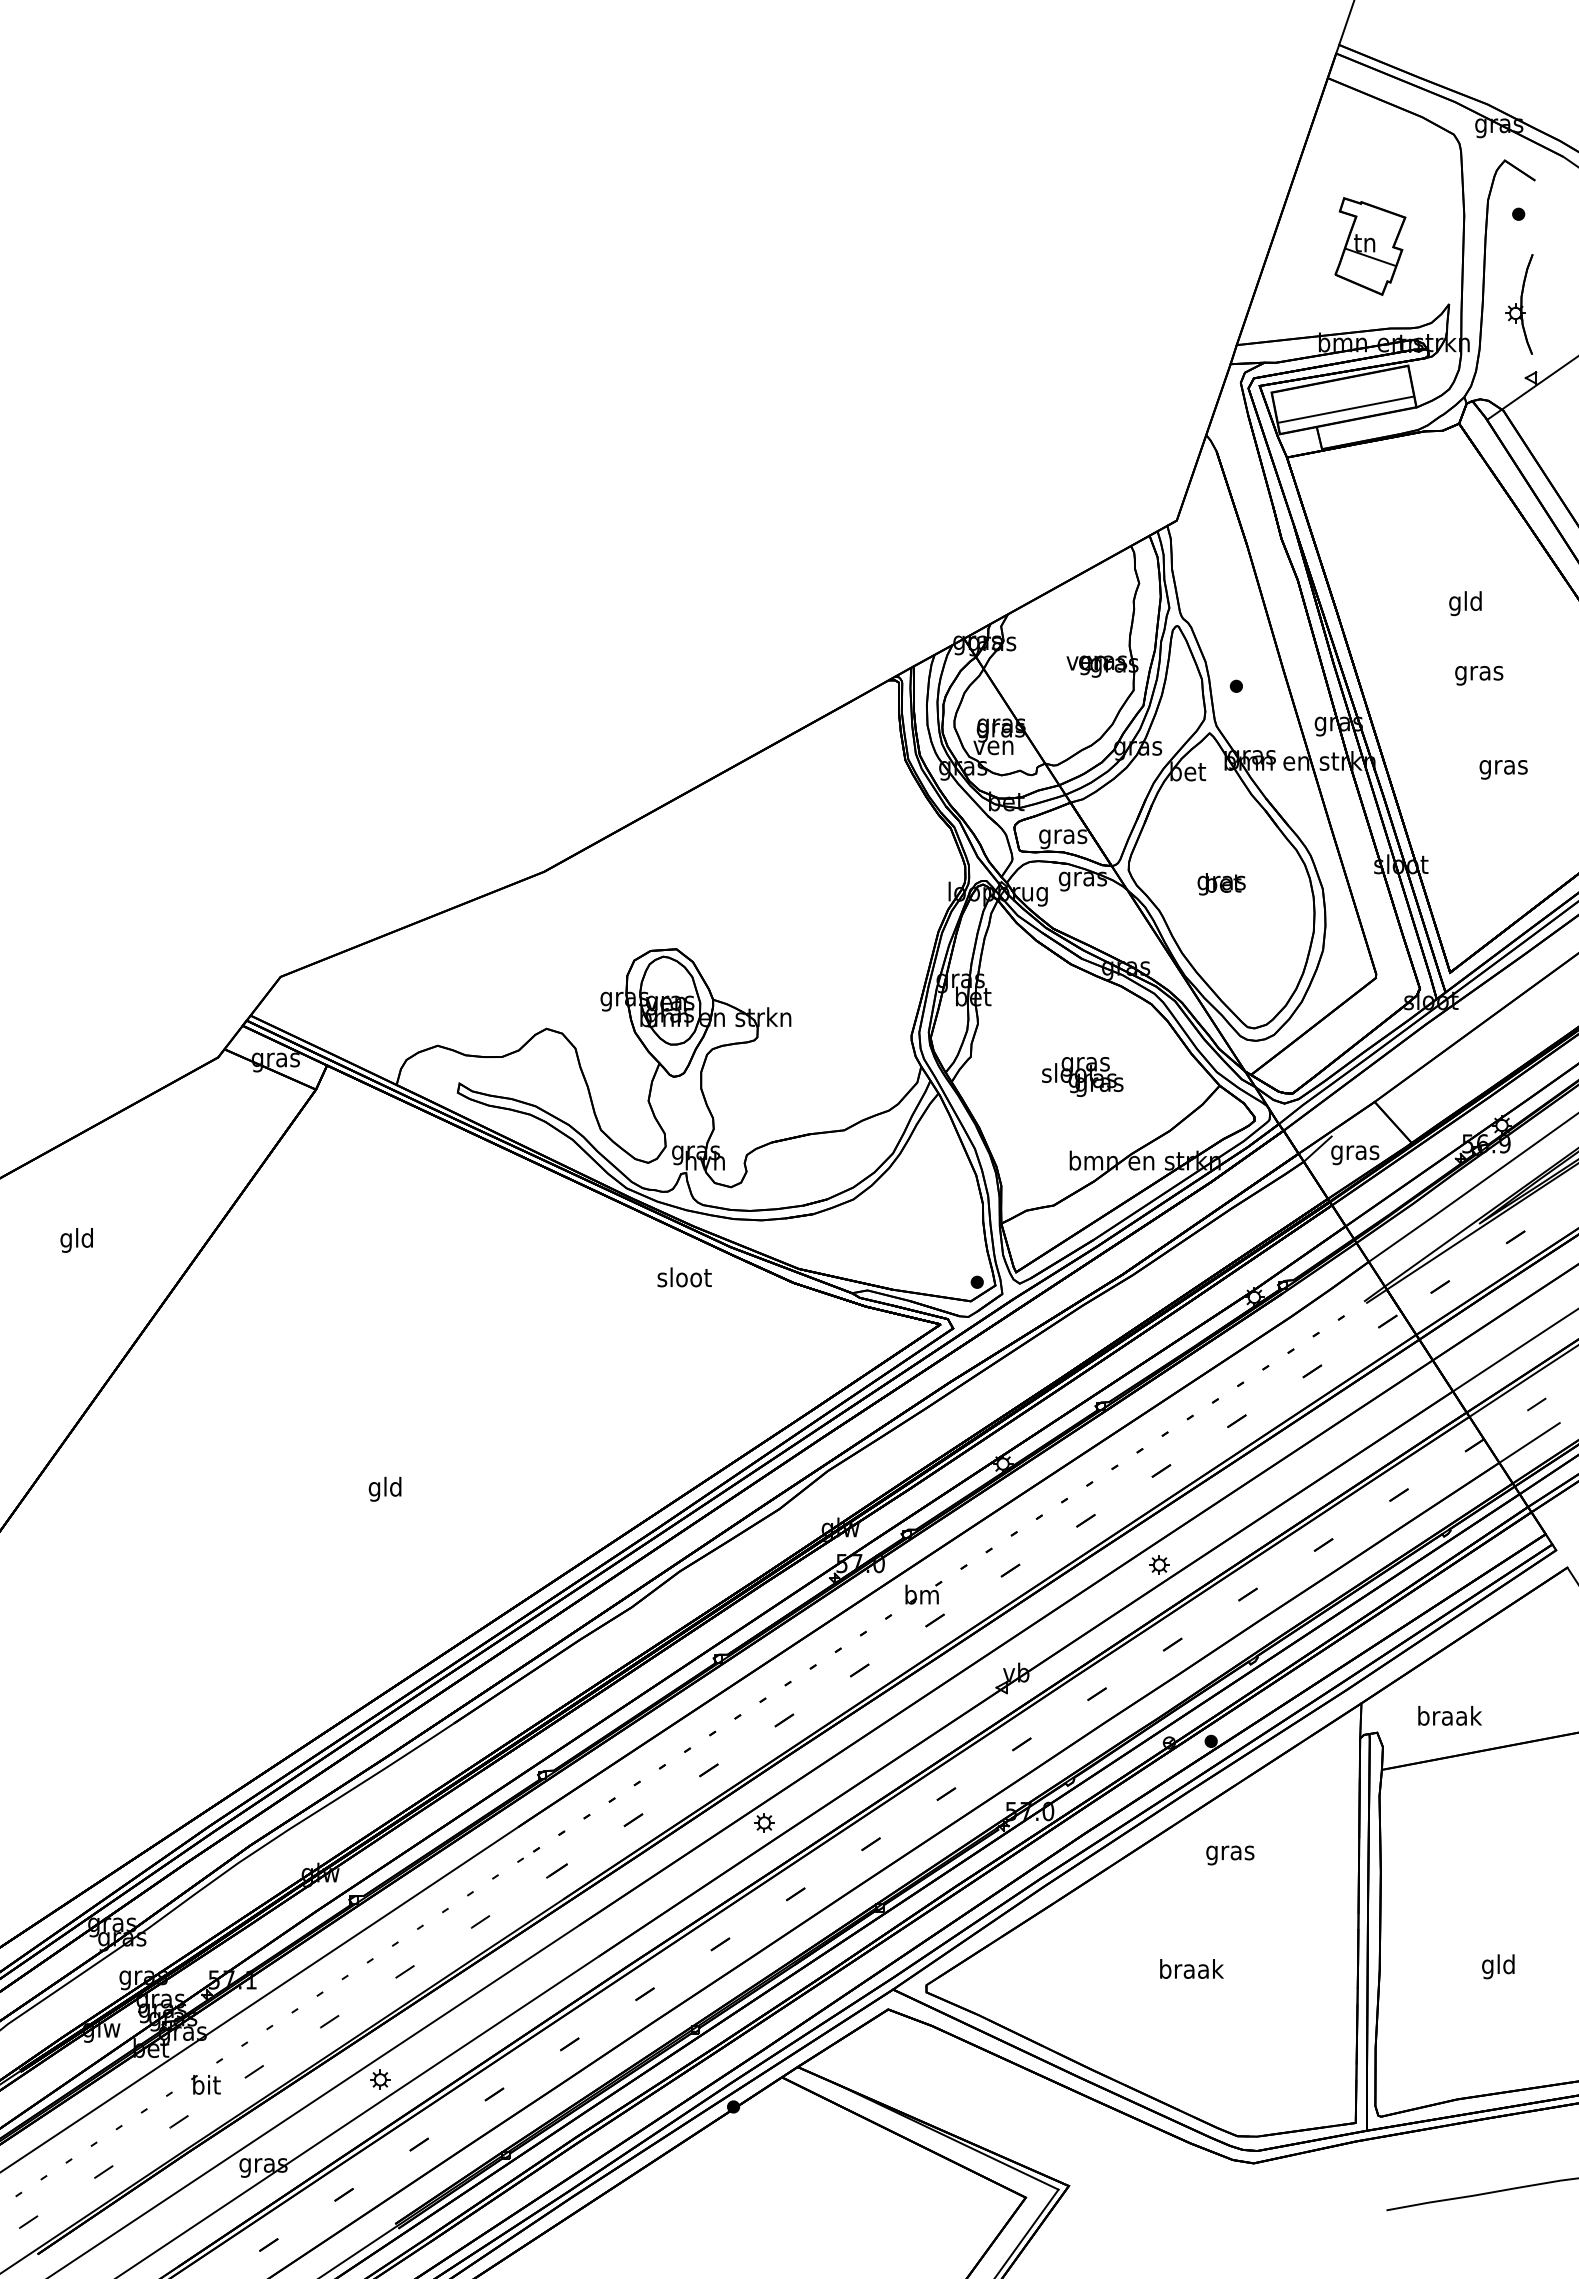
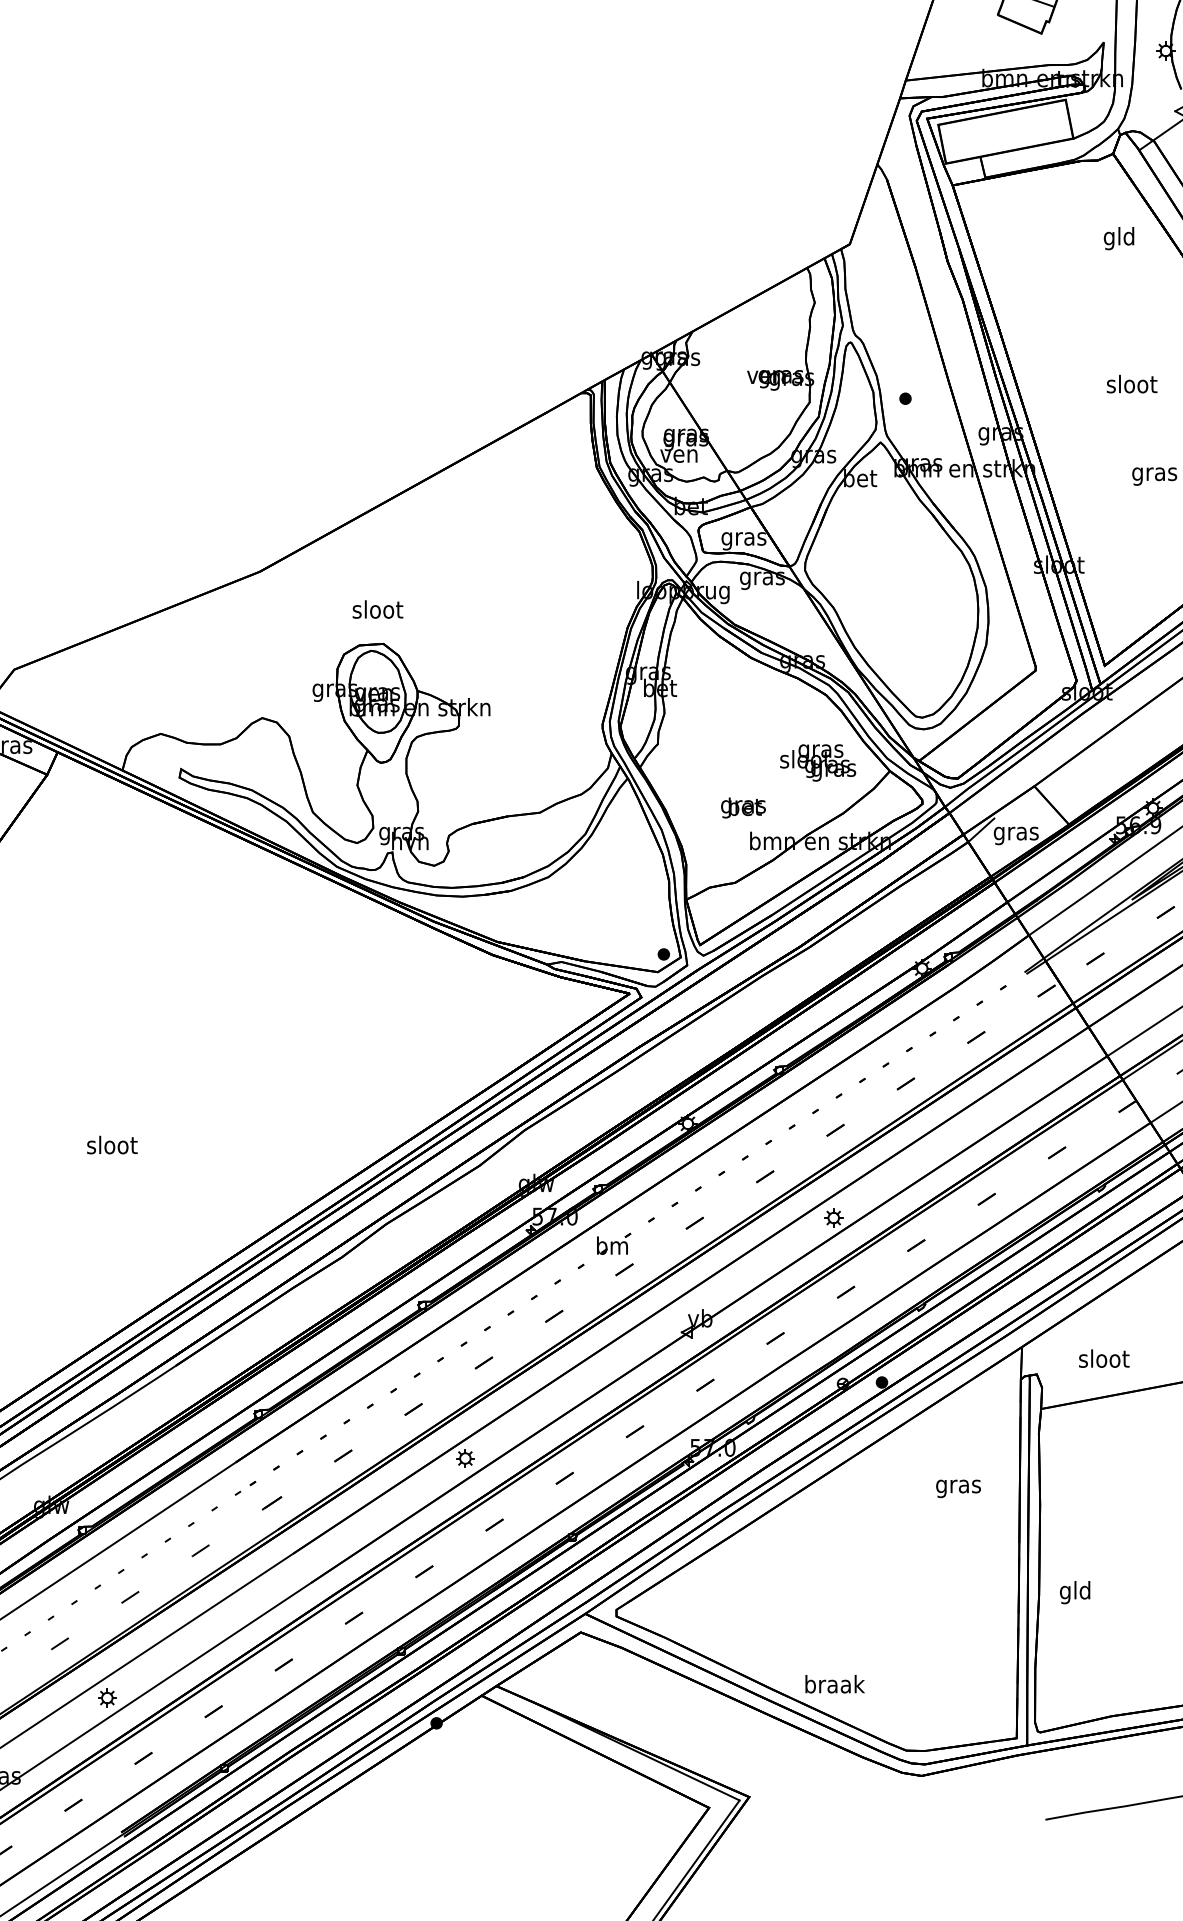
line: (1346, 409) -> (1008, 140), removed
text: (1465, 603) -> (1119, 238), moved
text: (1479, 672) -> (1132, 385), gras -> sloot
text: (1221, 884) -> (743, 808), moved
text: (1082, 1077) -> (817, 763), moved
text: (684, 1277) -> (377, 609), moved
text: (385, 1488) -> (112, 1146), gld -> sloot
text: (1449, 1715) -> (1104, 1358), braak -> sloot
text: (1230, 1855) -> (958, 1488), moved
text: (1498, 1966) -> (1075, 1592), moved
text: (1191, 1968) -> (834, 1683), moved

